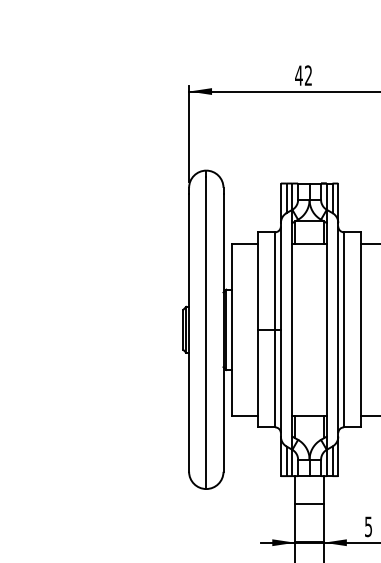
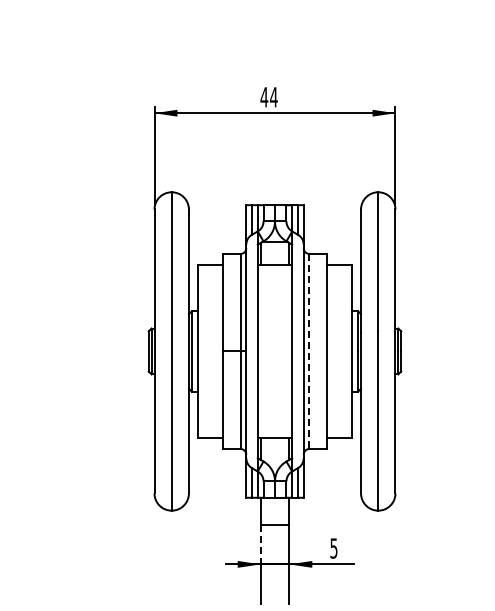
text: (308, 75) -> (273, 97), 42 -> 44
line: (344, 329) -> (309, 351), solid -> dashed
line: (295, 522) -> (260, 544), solid -> dashed

